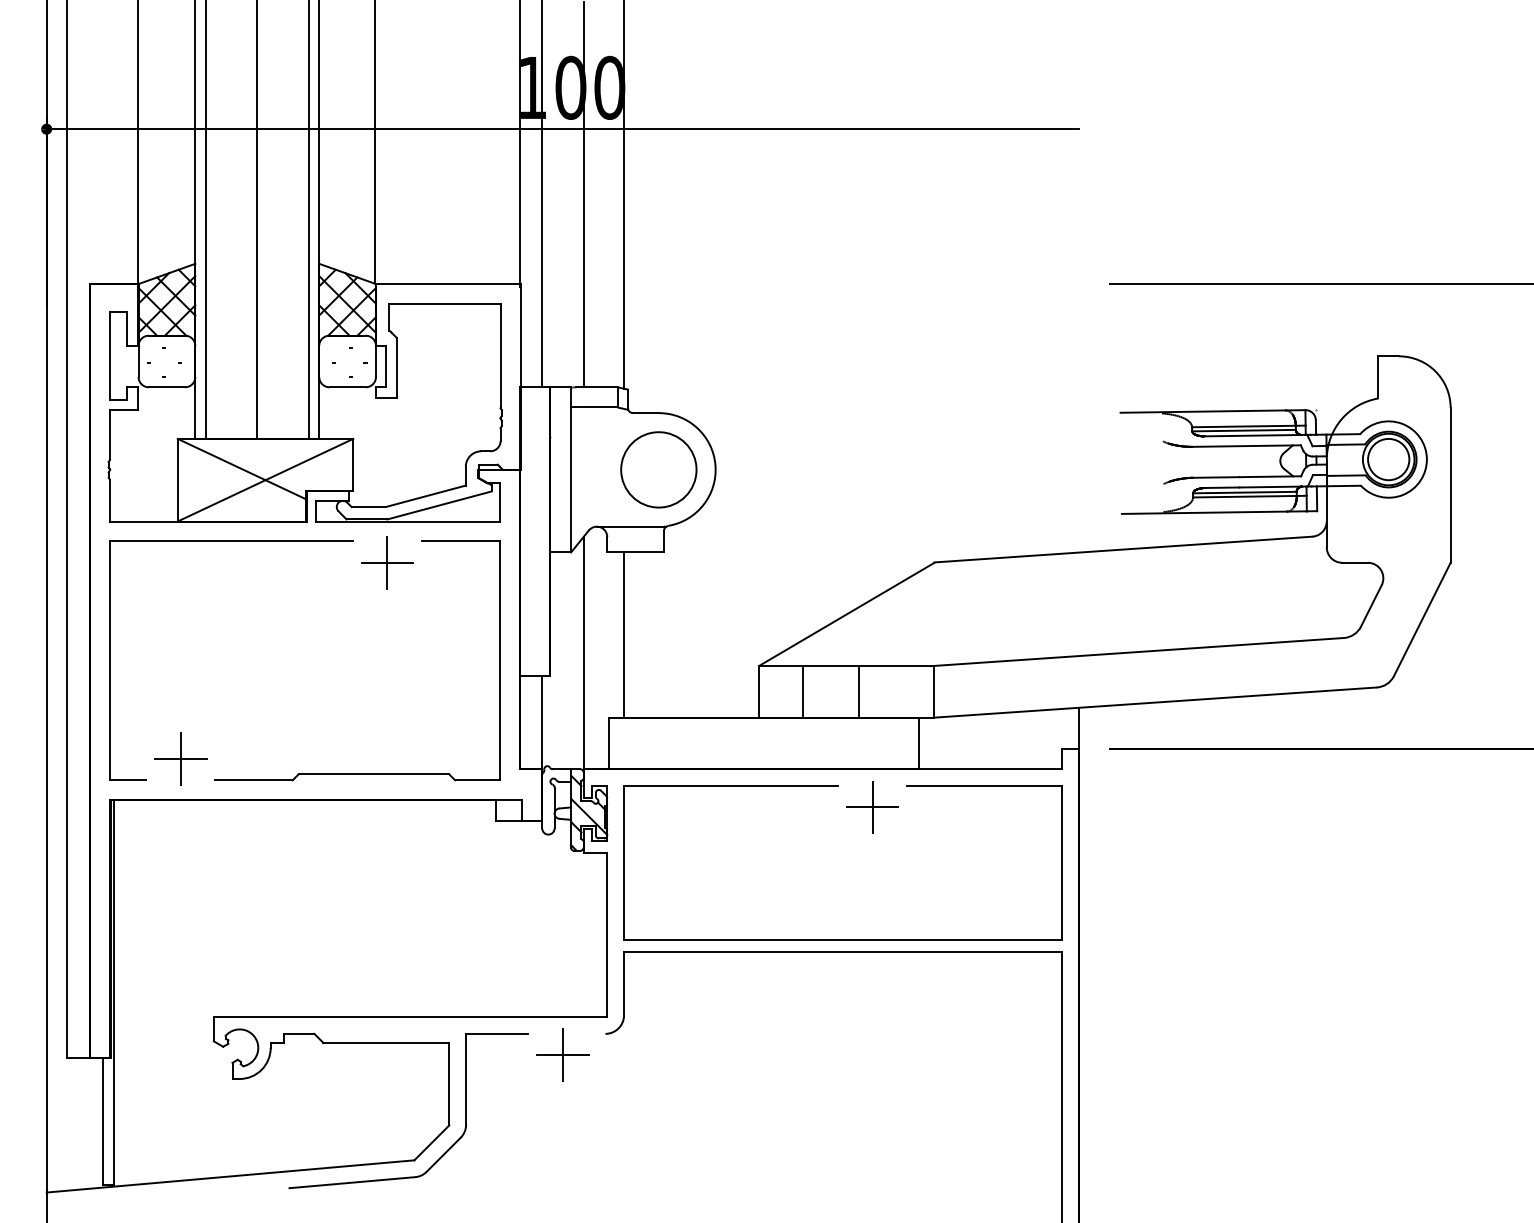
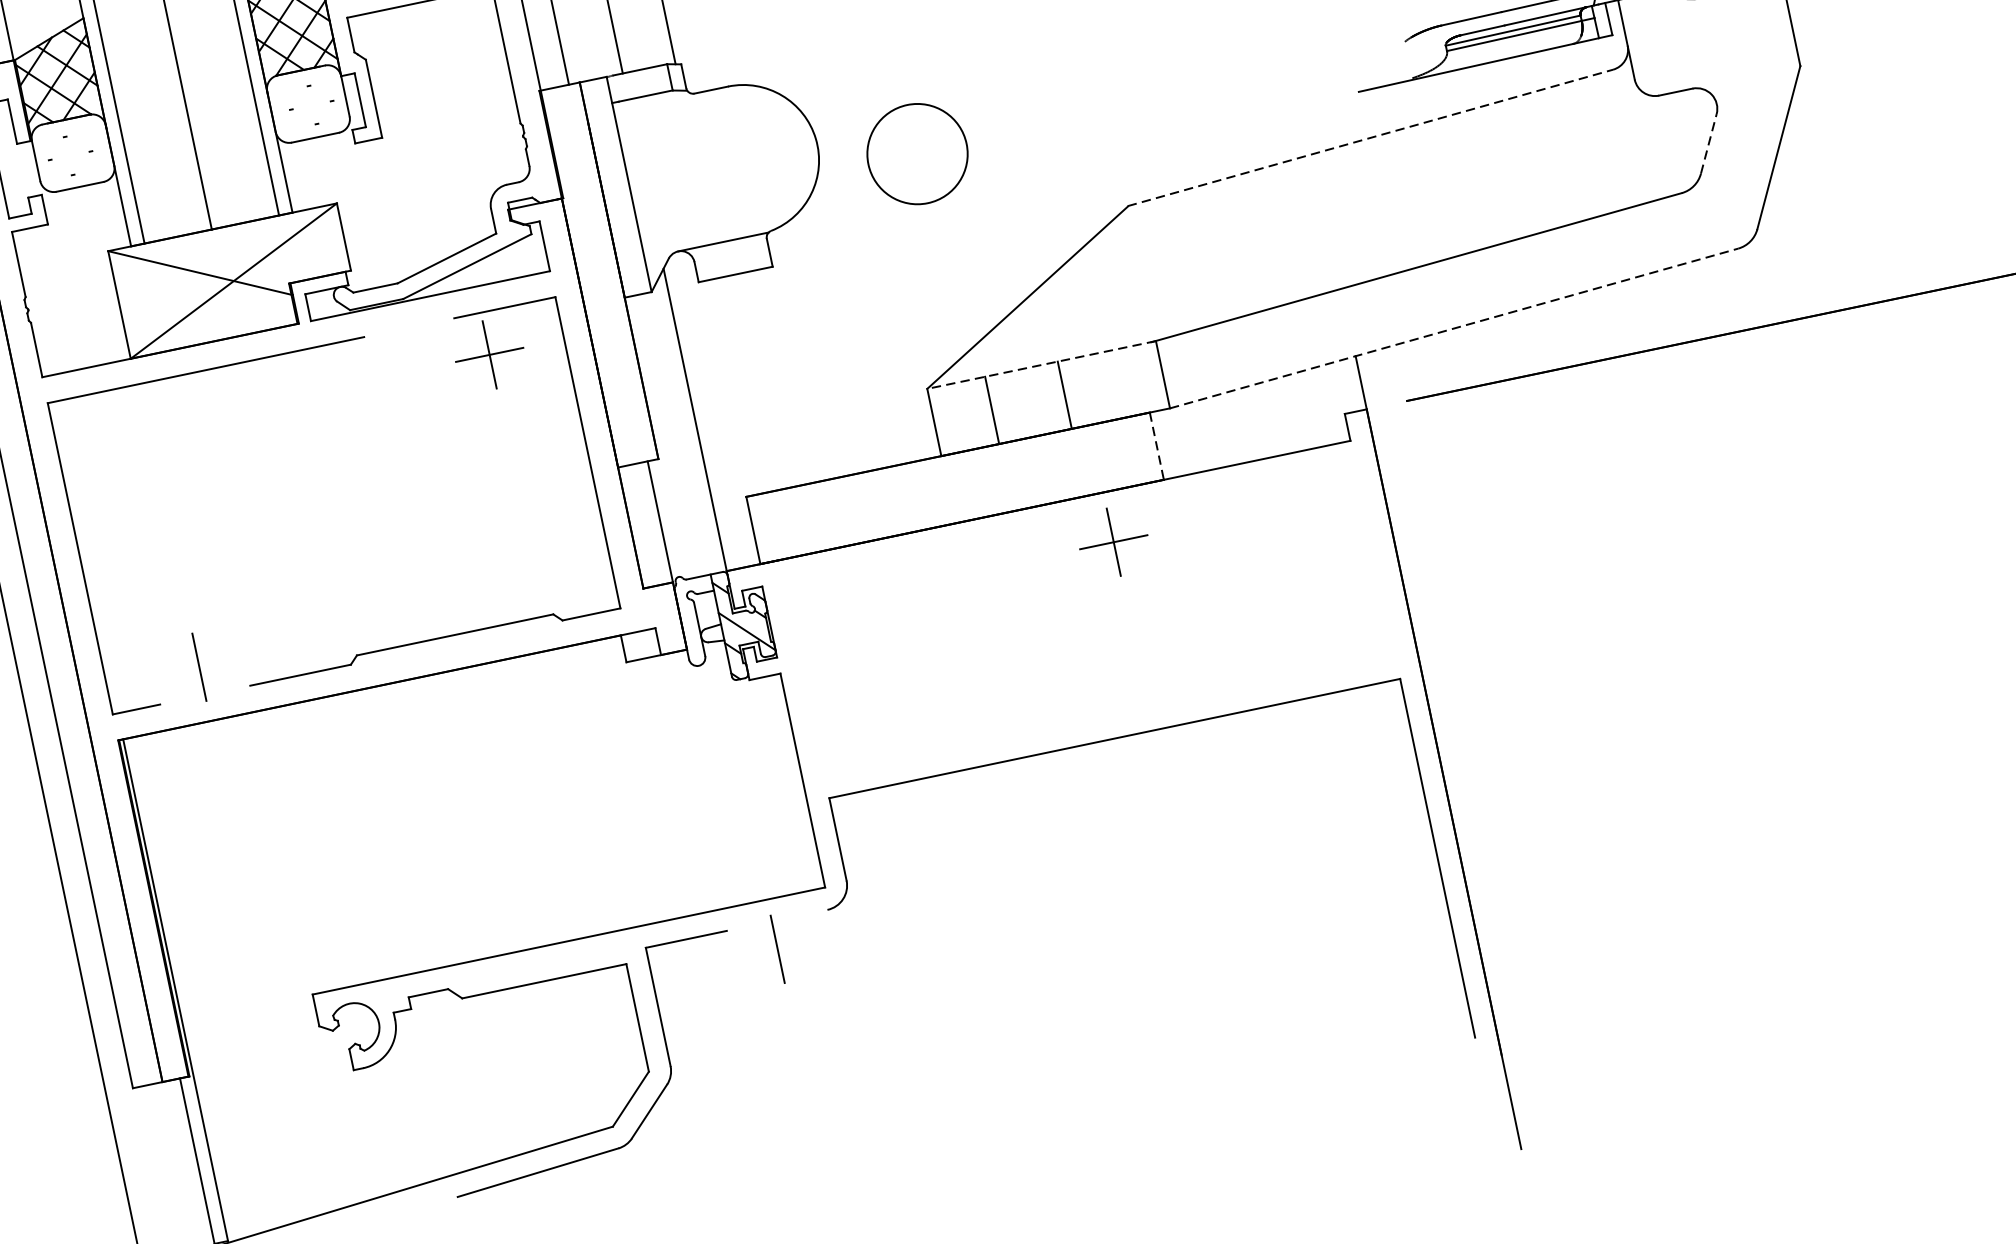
circle: (658, 469) -> (916, 153), moved
line: (1123, 549) -> (1370, 137), solid -> dashed
part: (387, 562) -> (489, 354), moved
line: (1371, 605) -> (1708, 143), solid -> dashed
line: (623, 634) -> (742, 384), removed
line: (846, 666) -> (1041, 365), solid -> dashed
line: (1155, 702) -> (1453, 328), solid -> dashed
line: (918, 743) -> (1156, 446), solid -> dashed
line: (180, 758) -> (198, 666), removed
part: (838, 786) -> (1063, 524), removed
line: (562, 1055) -> (777, 949), removed

